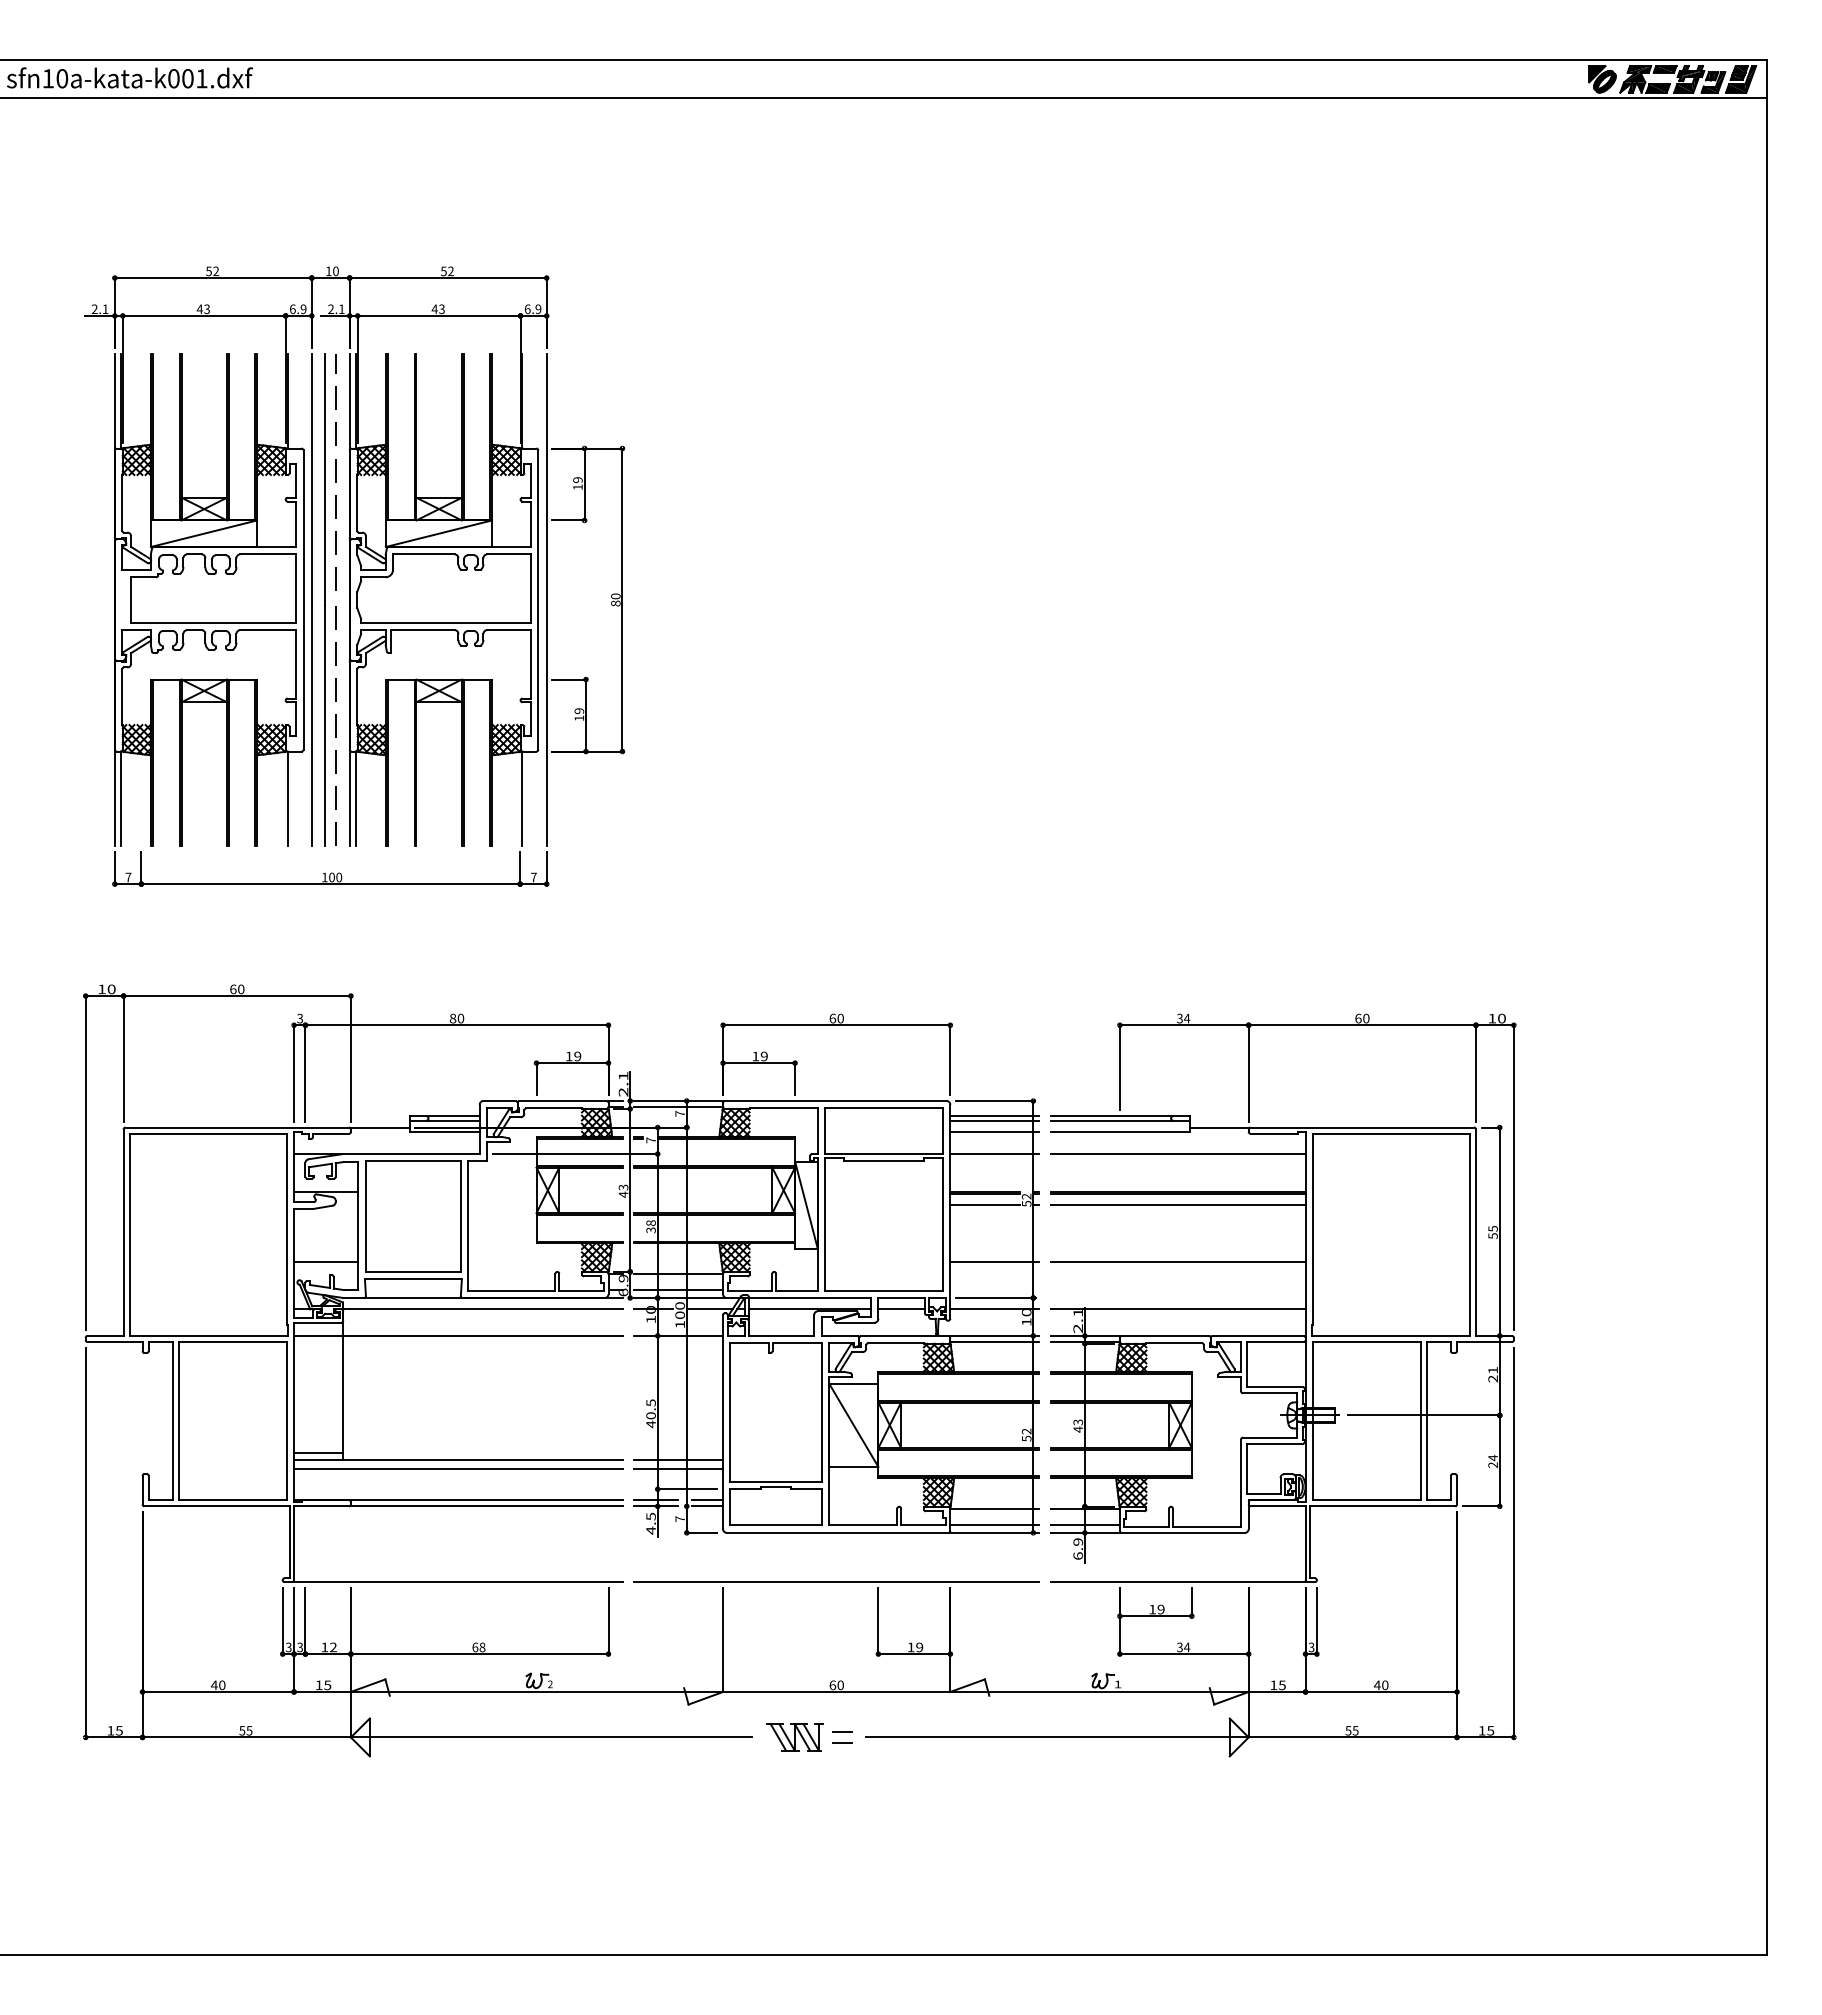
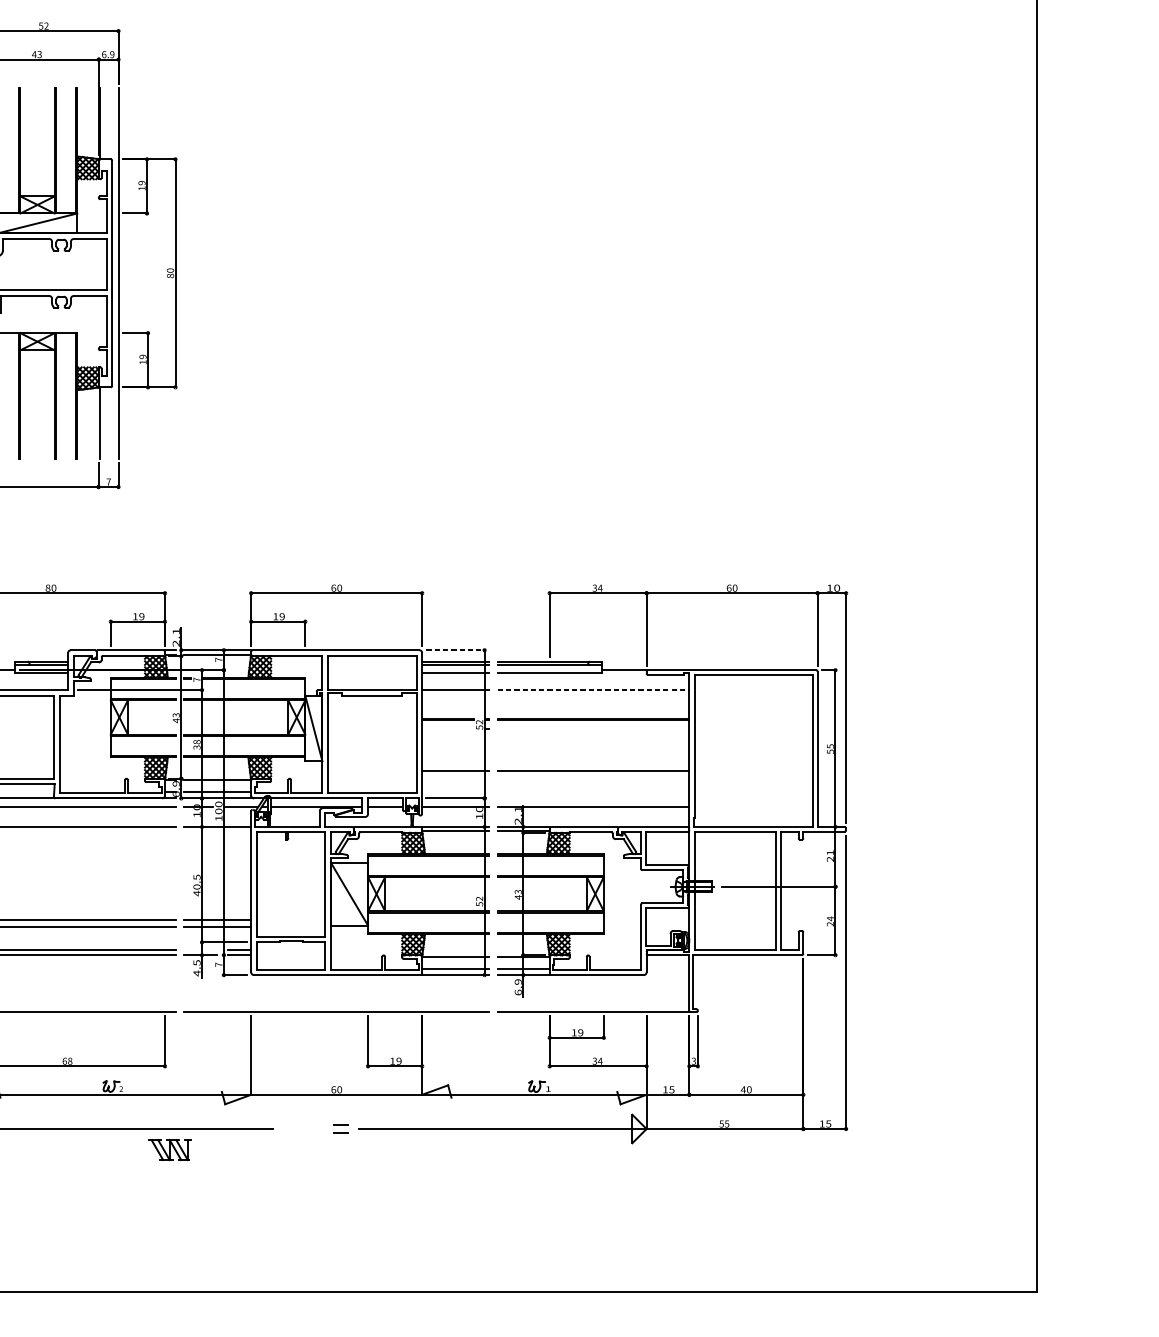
line: (994, 1101) -> (455, 650), solid -> dashed
line: (1178, 1154) -> (593, 690), solid -> dashed
line: (984, 1205) -> (447, 728), removed
line: (1177, 1205) -> (593, 728), removed
line: (656, 1499) -> (201, 950), removed
part: (794, 1737) -> (169, 1150), moved

